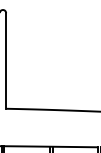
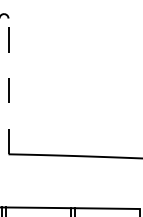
line: (6, 60) -> (9, 85), solid -> dashed

